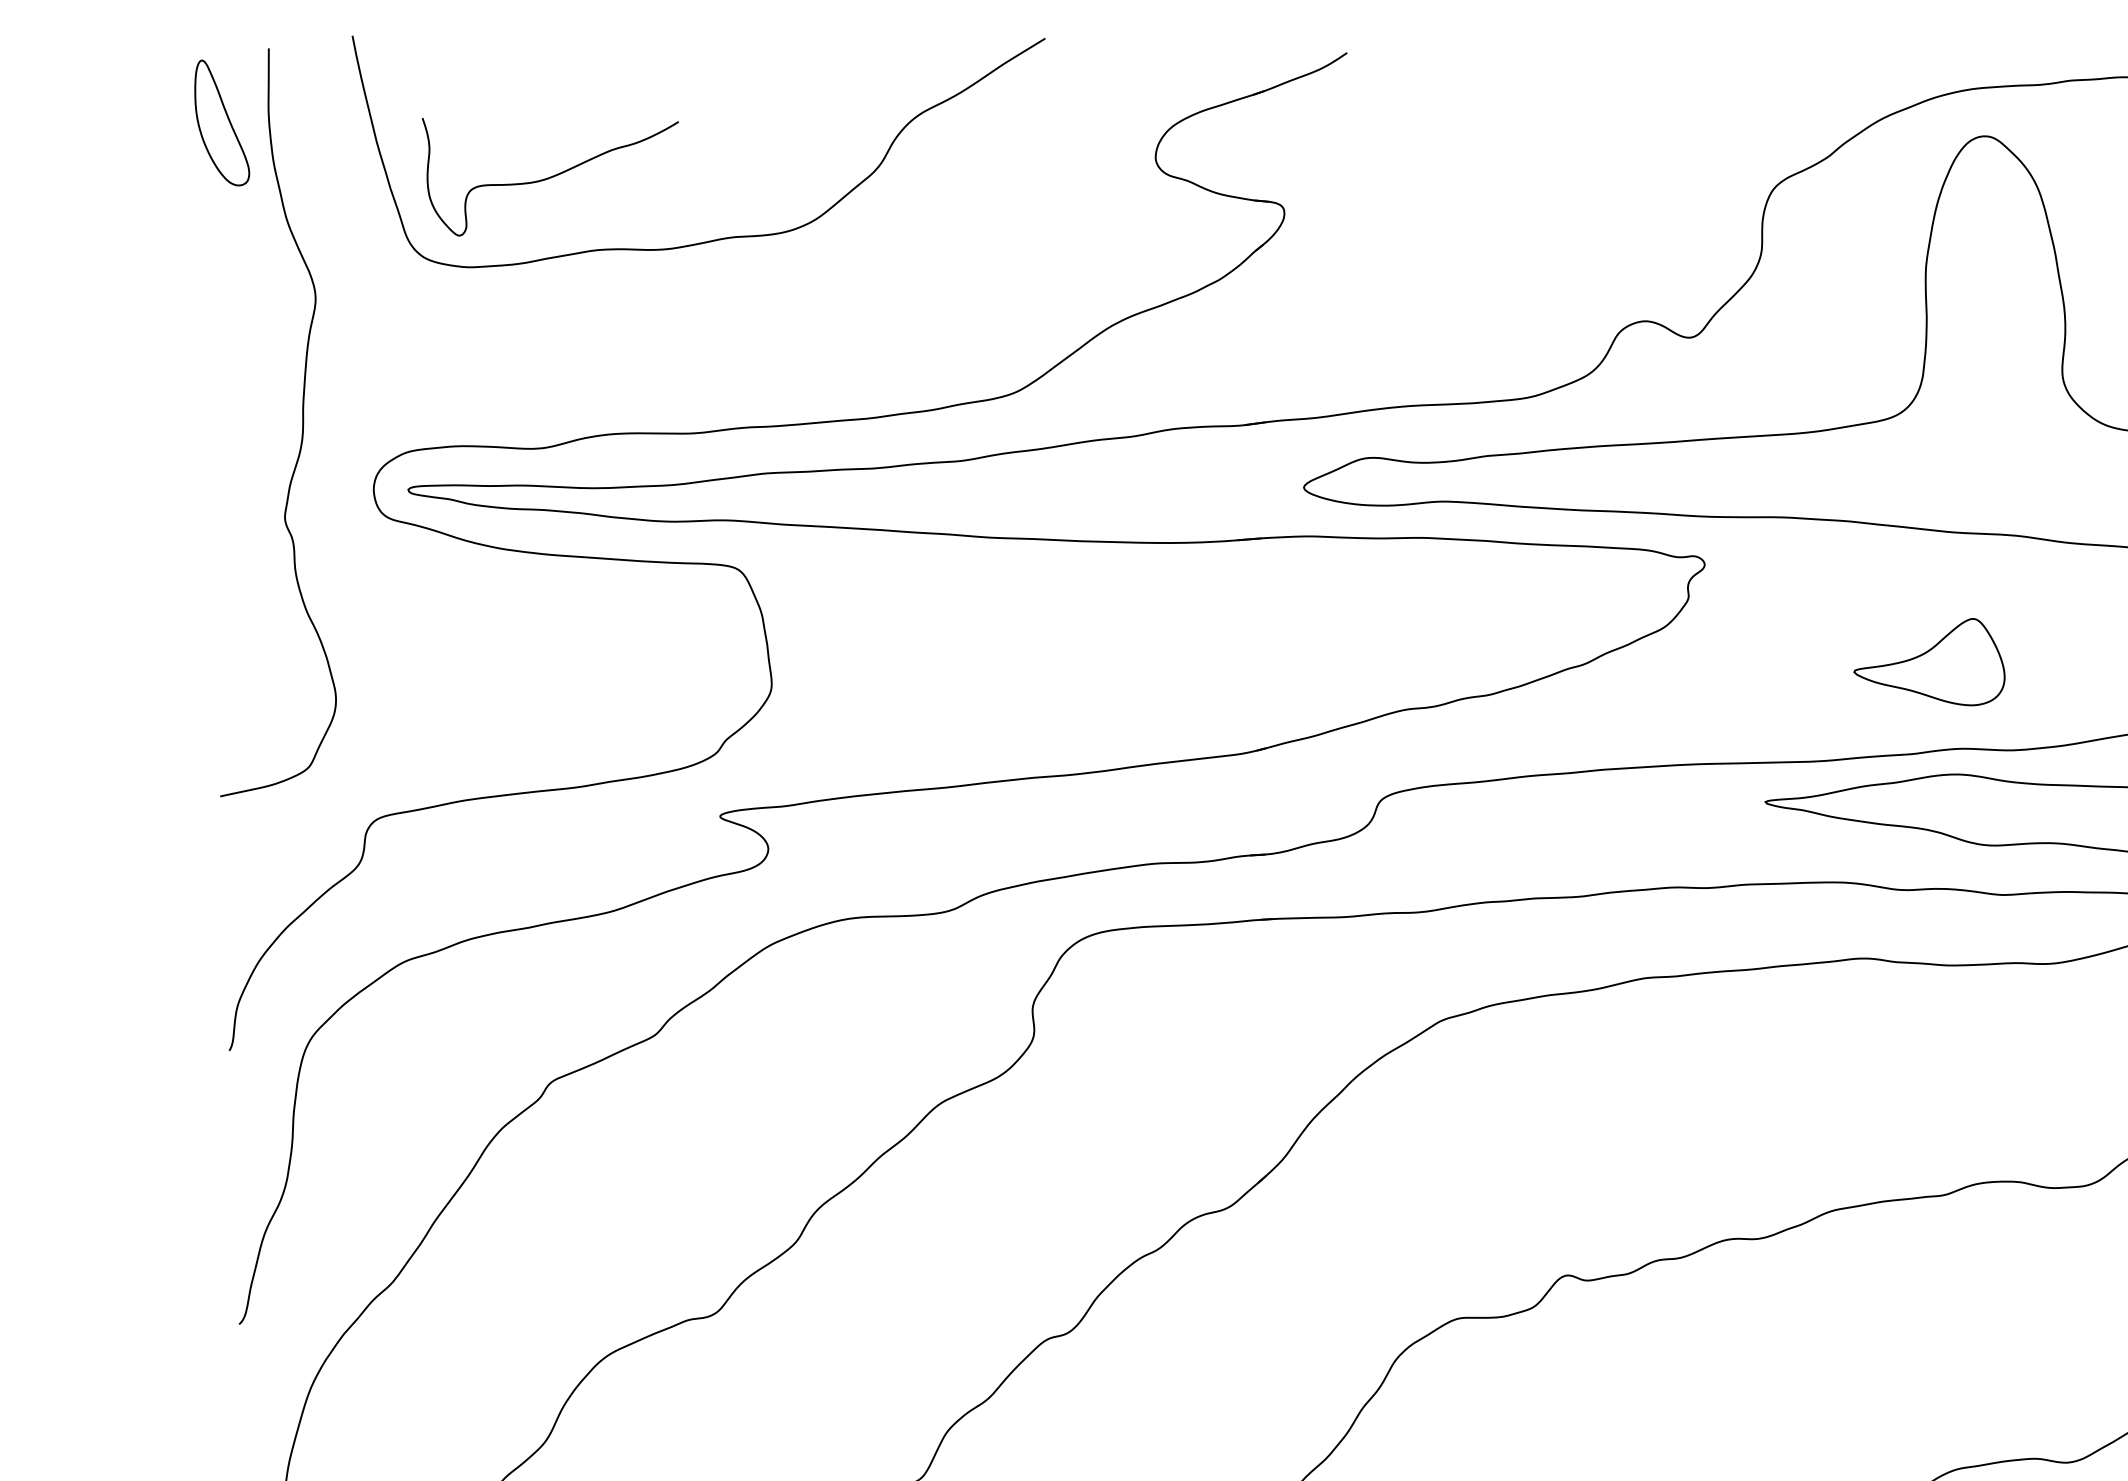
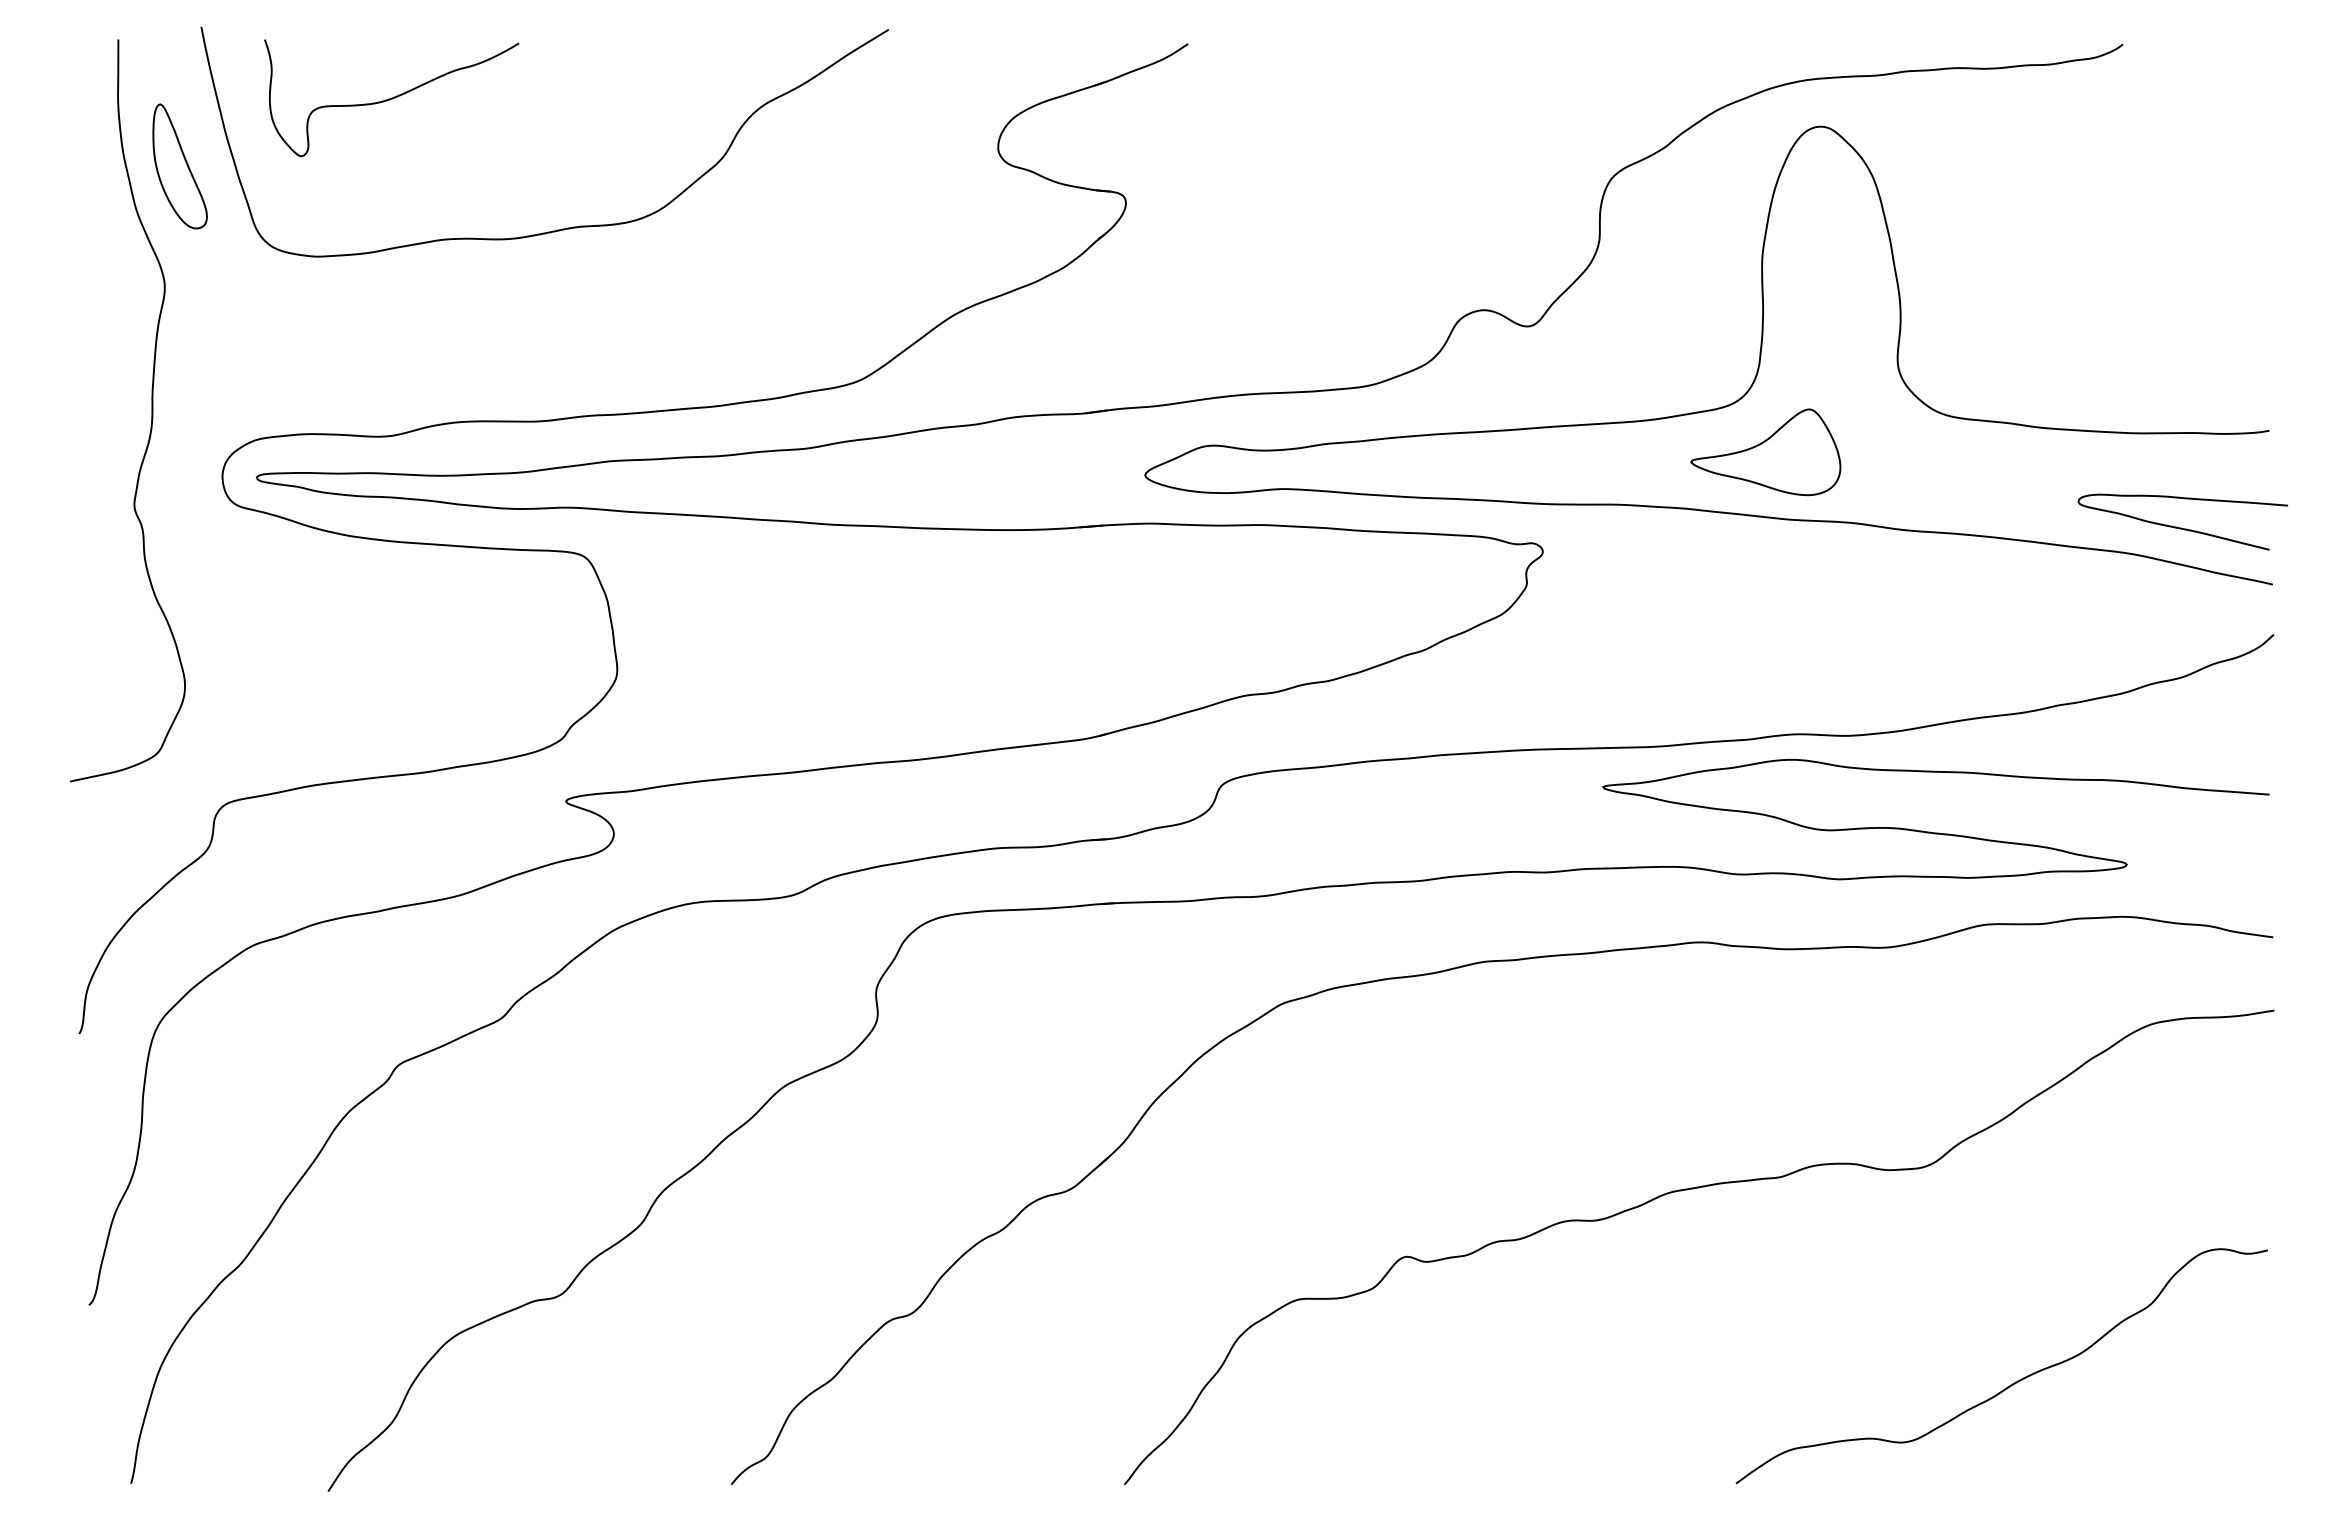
part: (221, 123) -> (179, 166), moved
curve: (550, 177) -> (391, 98), moved
part: (1929, 662) -> (1765, 452), moved

